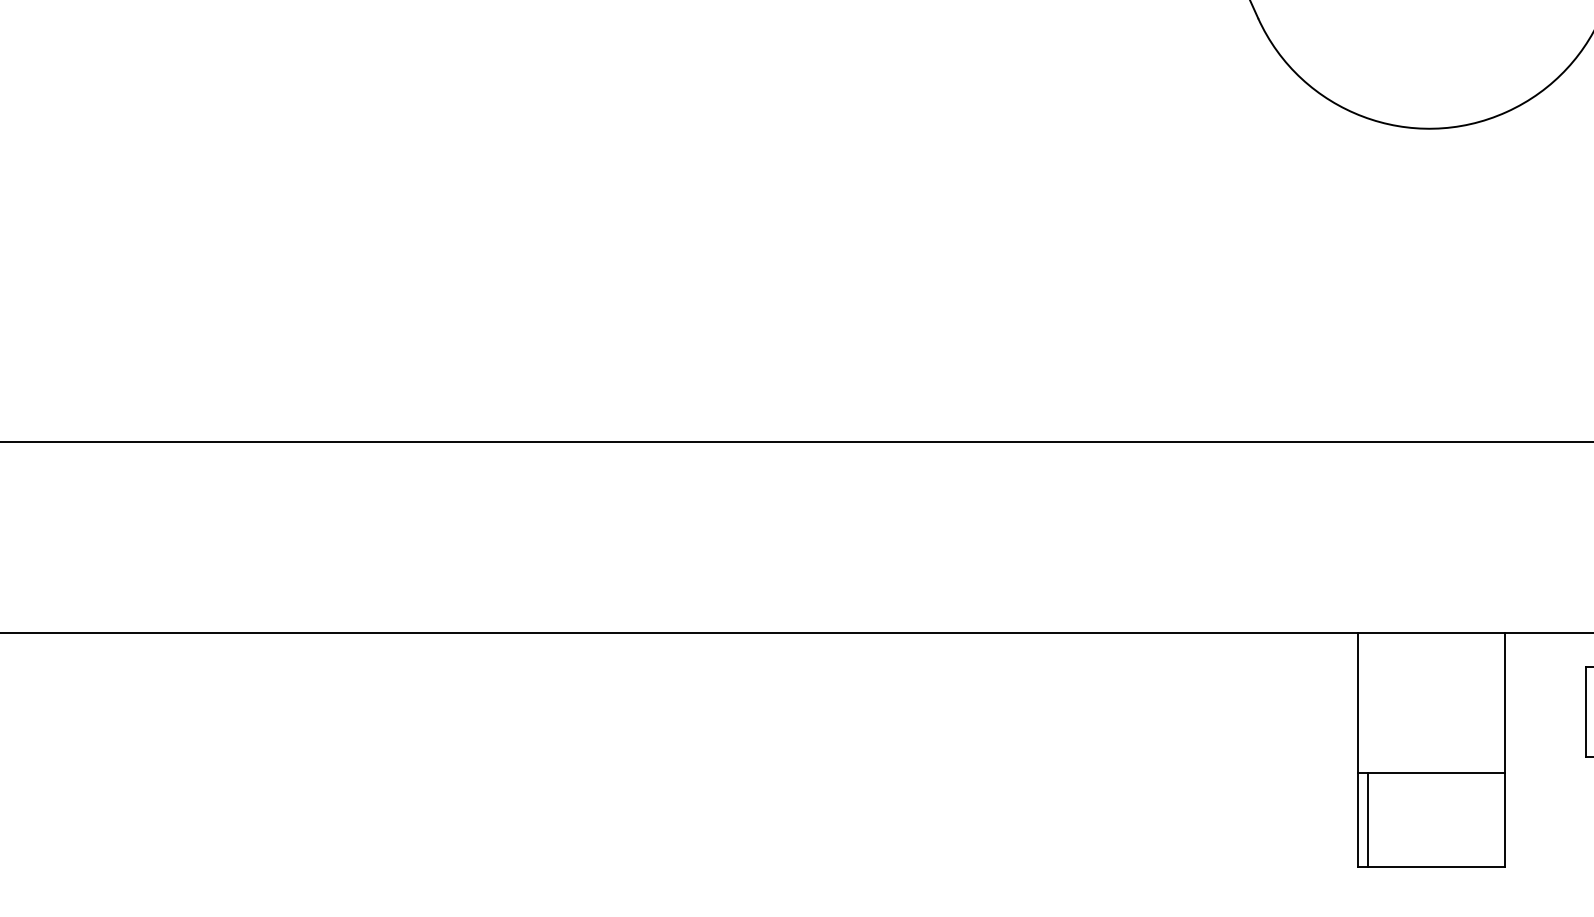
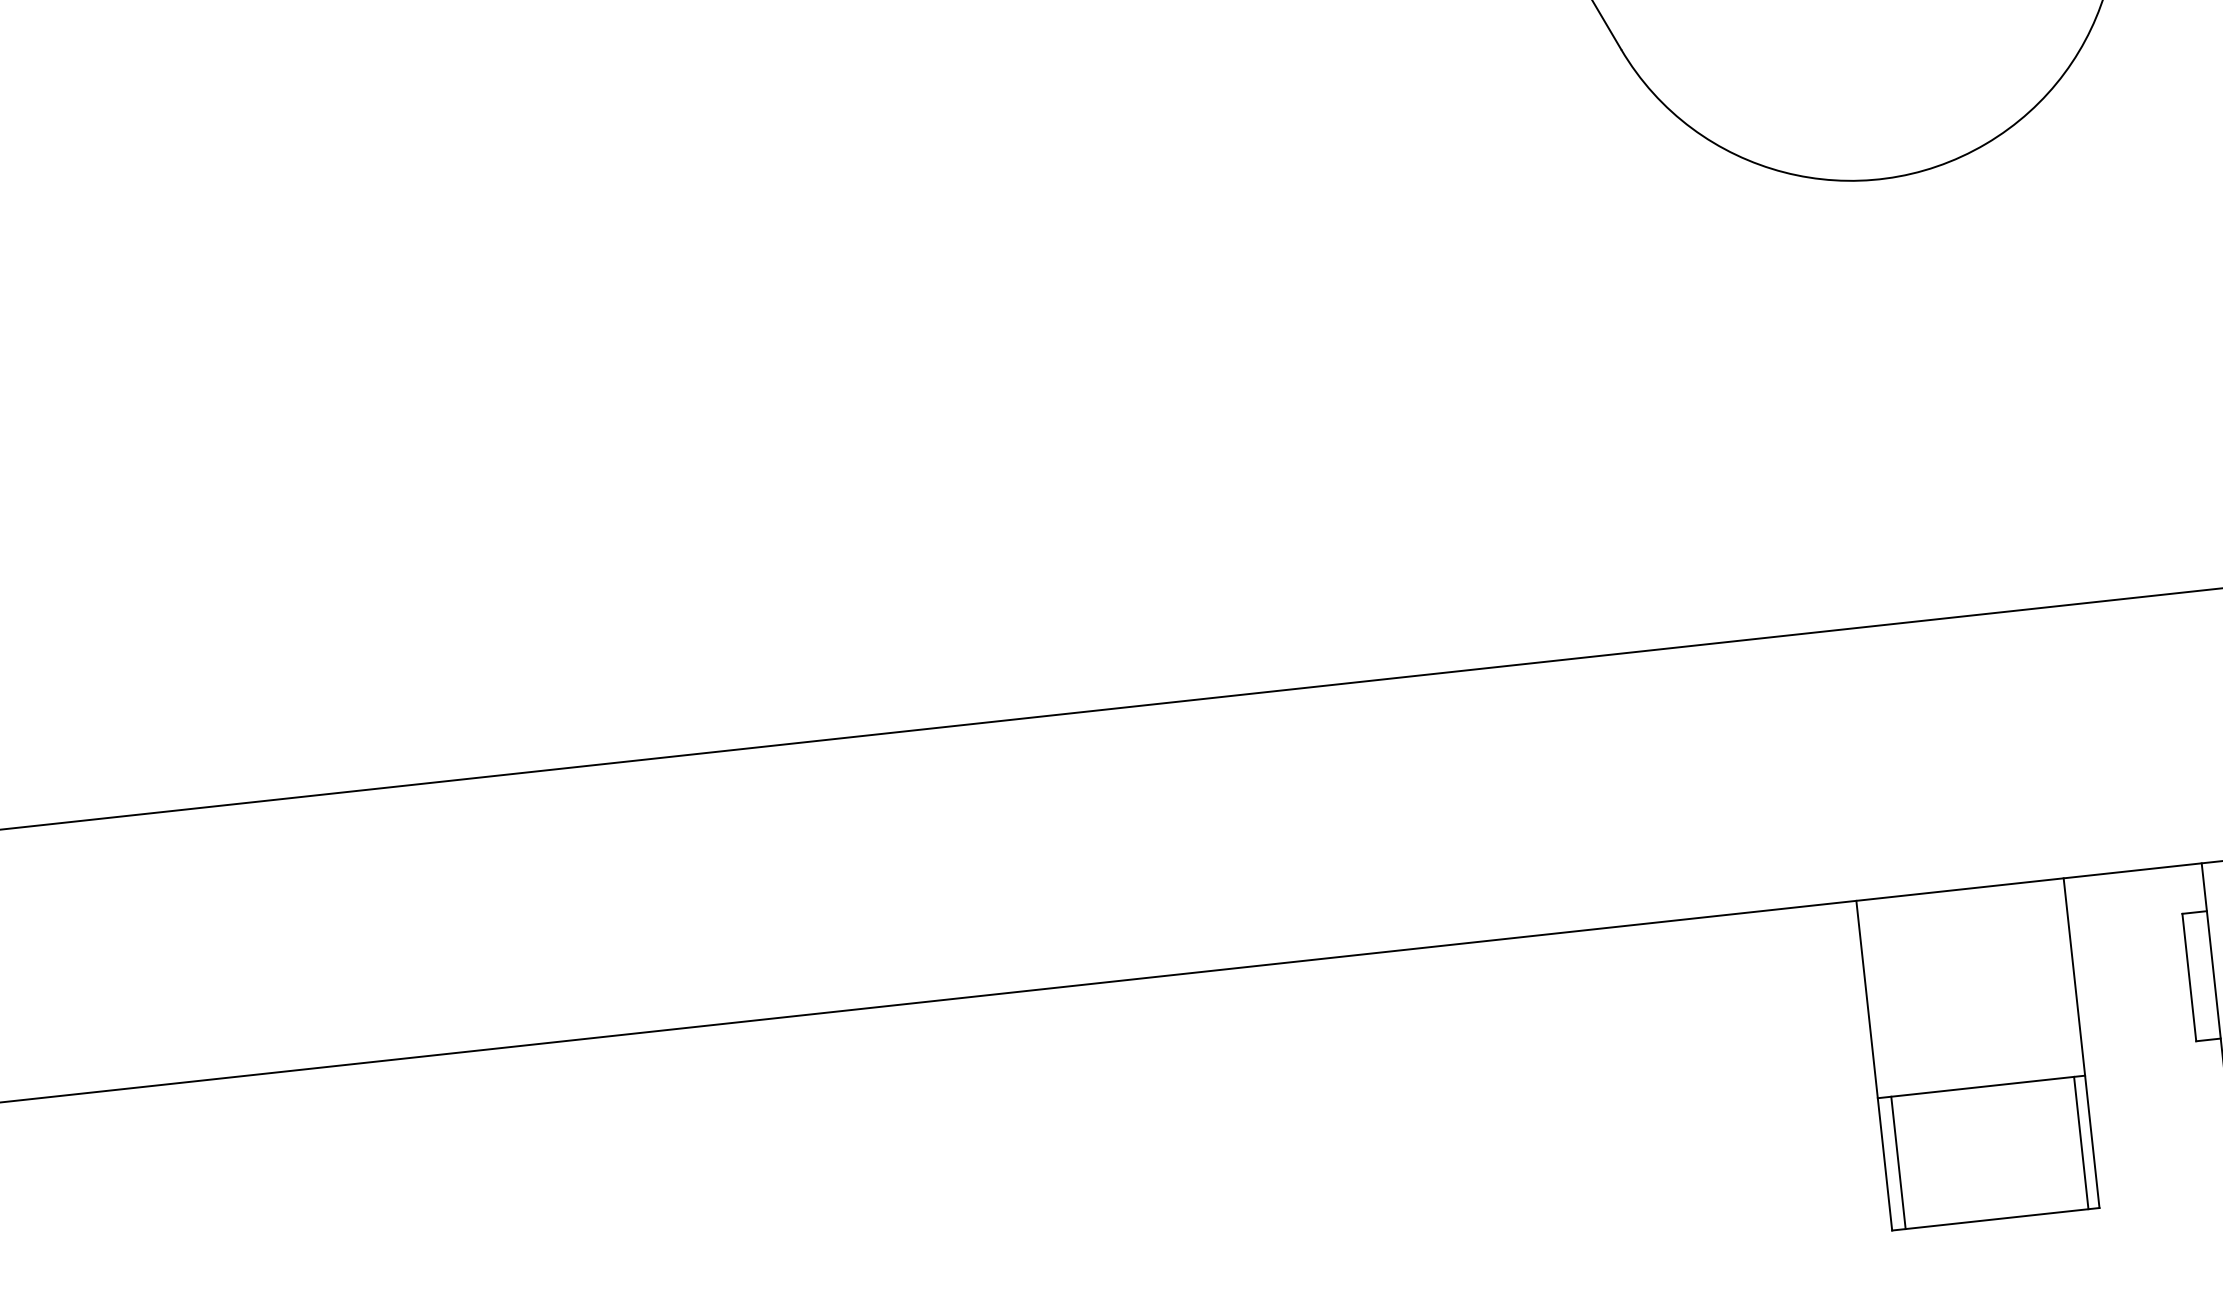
line: (1497, 819) -> (2081, 1142), added

